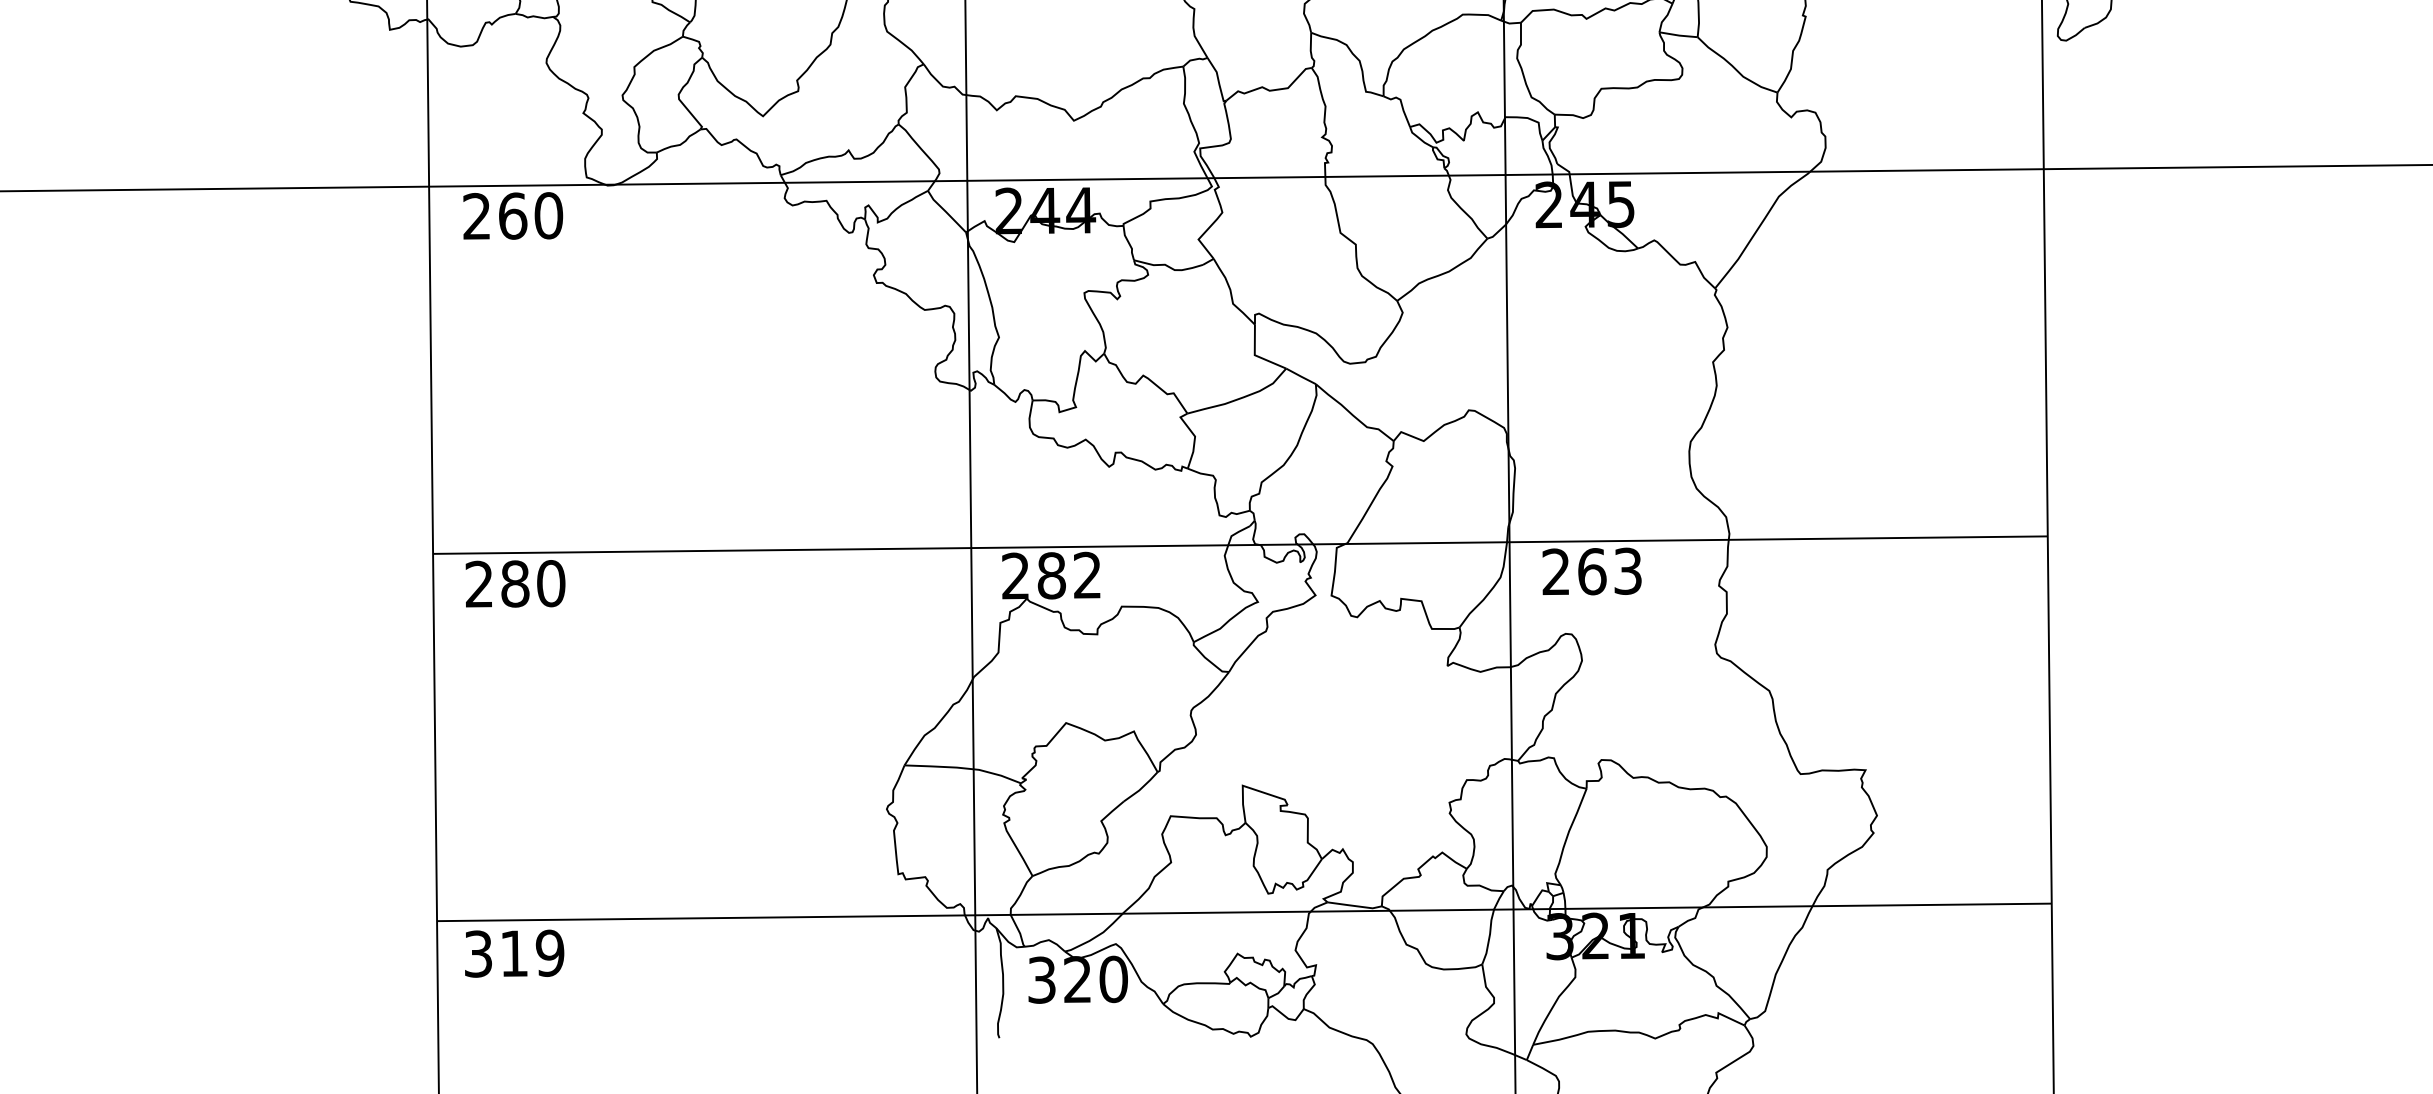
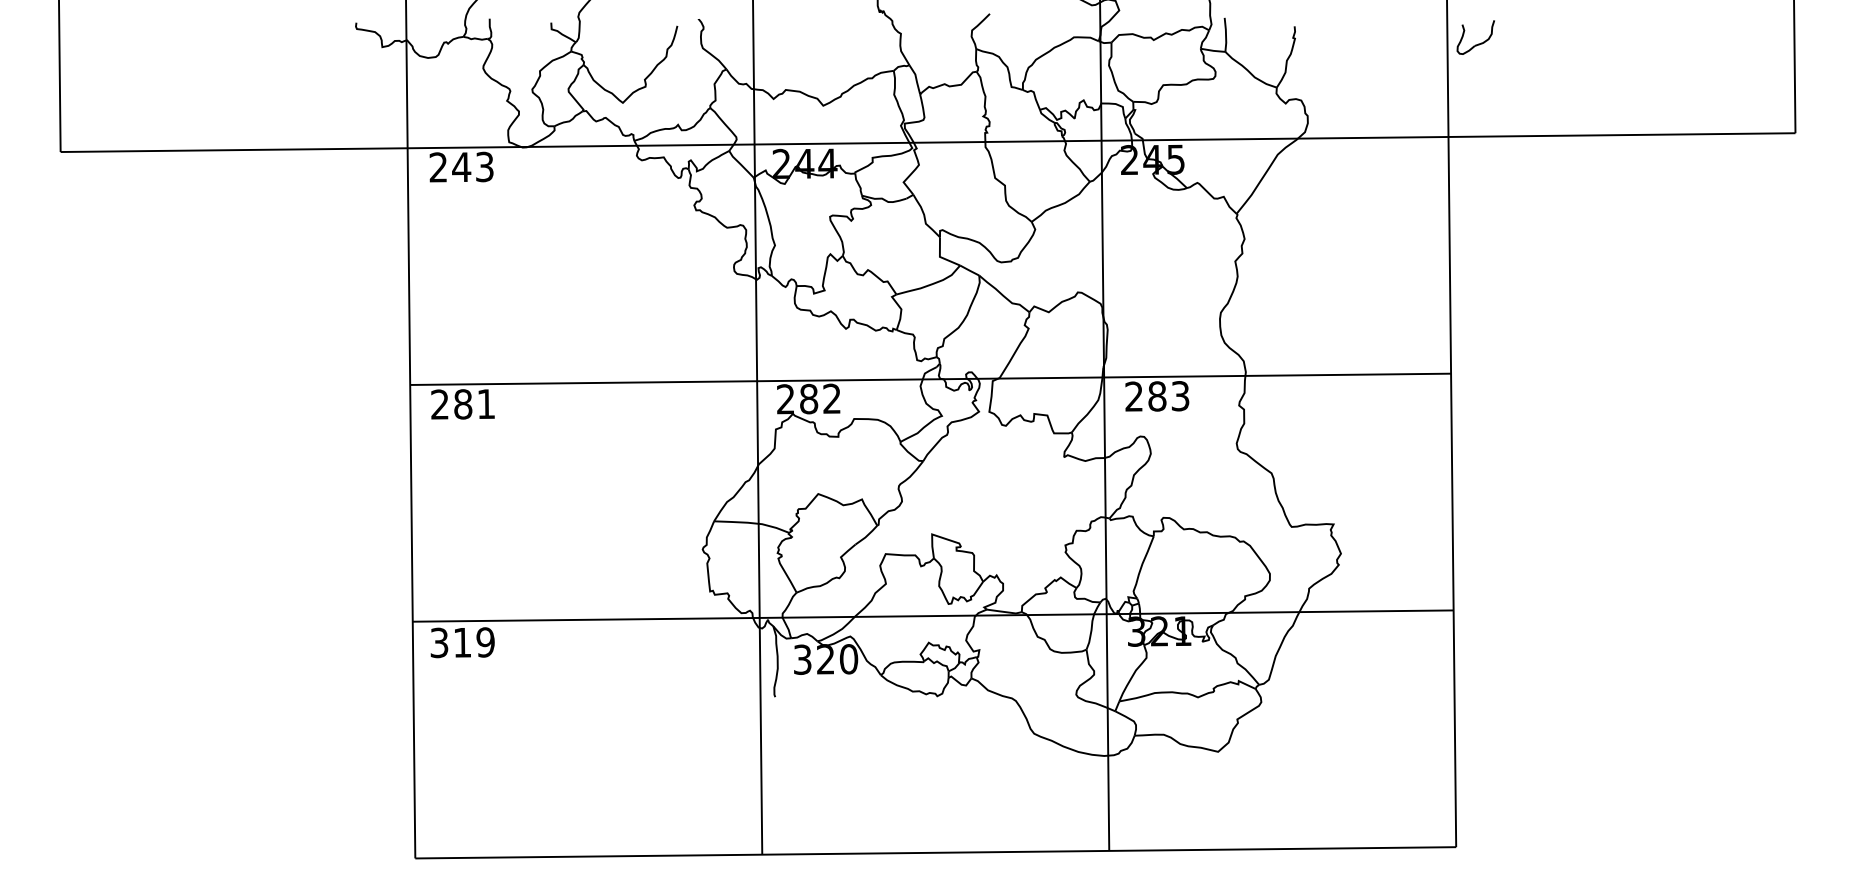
text: (529, 214) -> (472, 166), 260 -> 243
text: (1592, 571) -> (1157, 396), 263 -> 283
text: (551, 582) -> (486, 403), 280 -> 281

